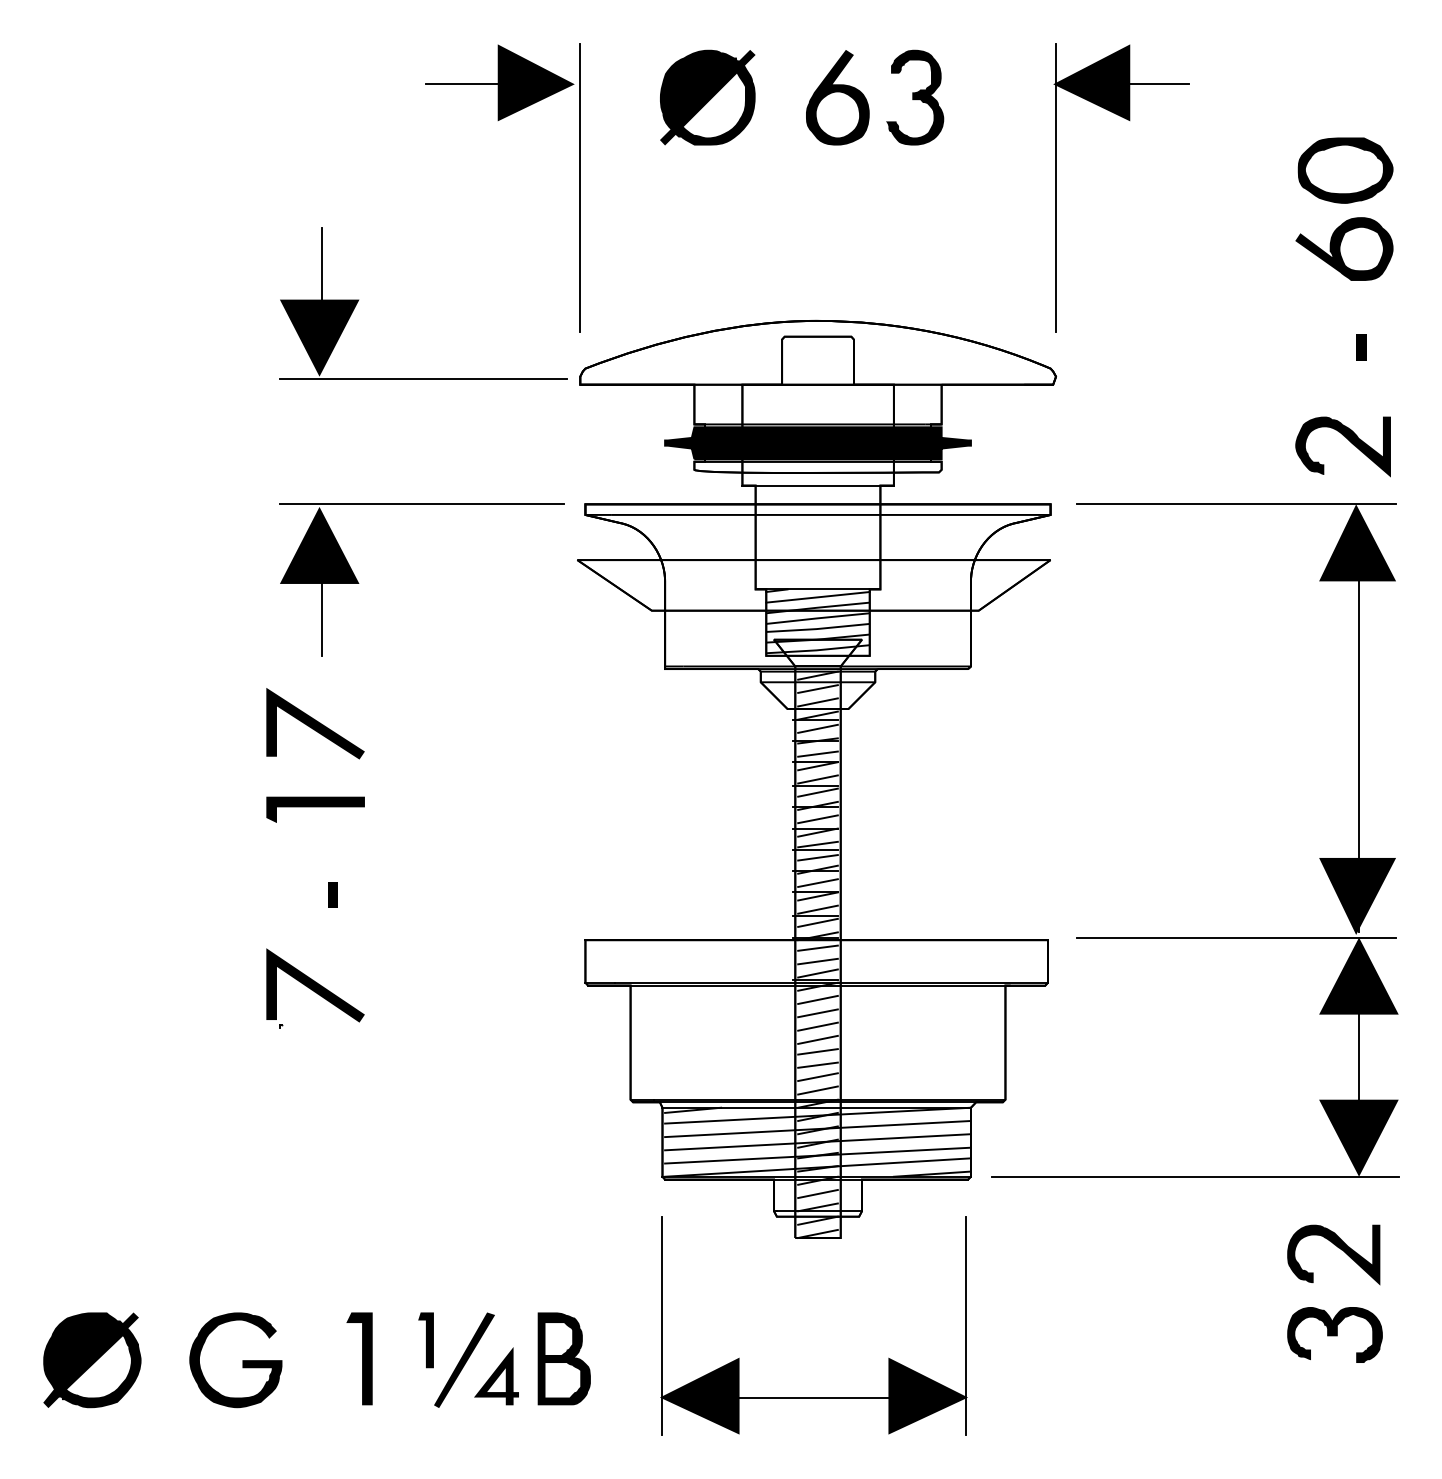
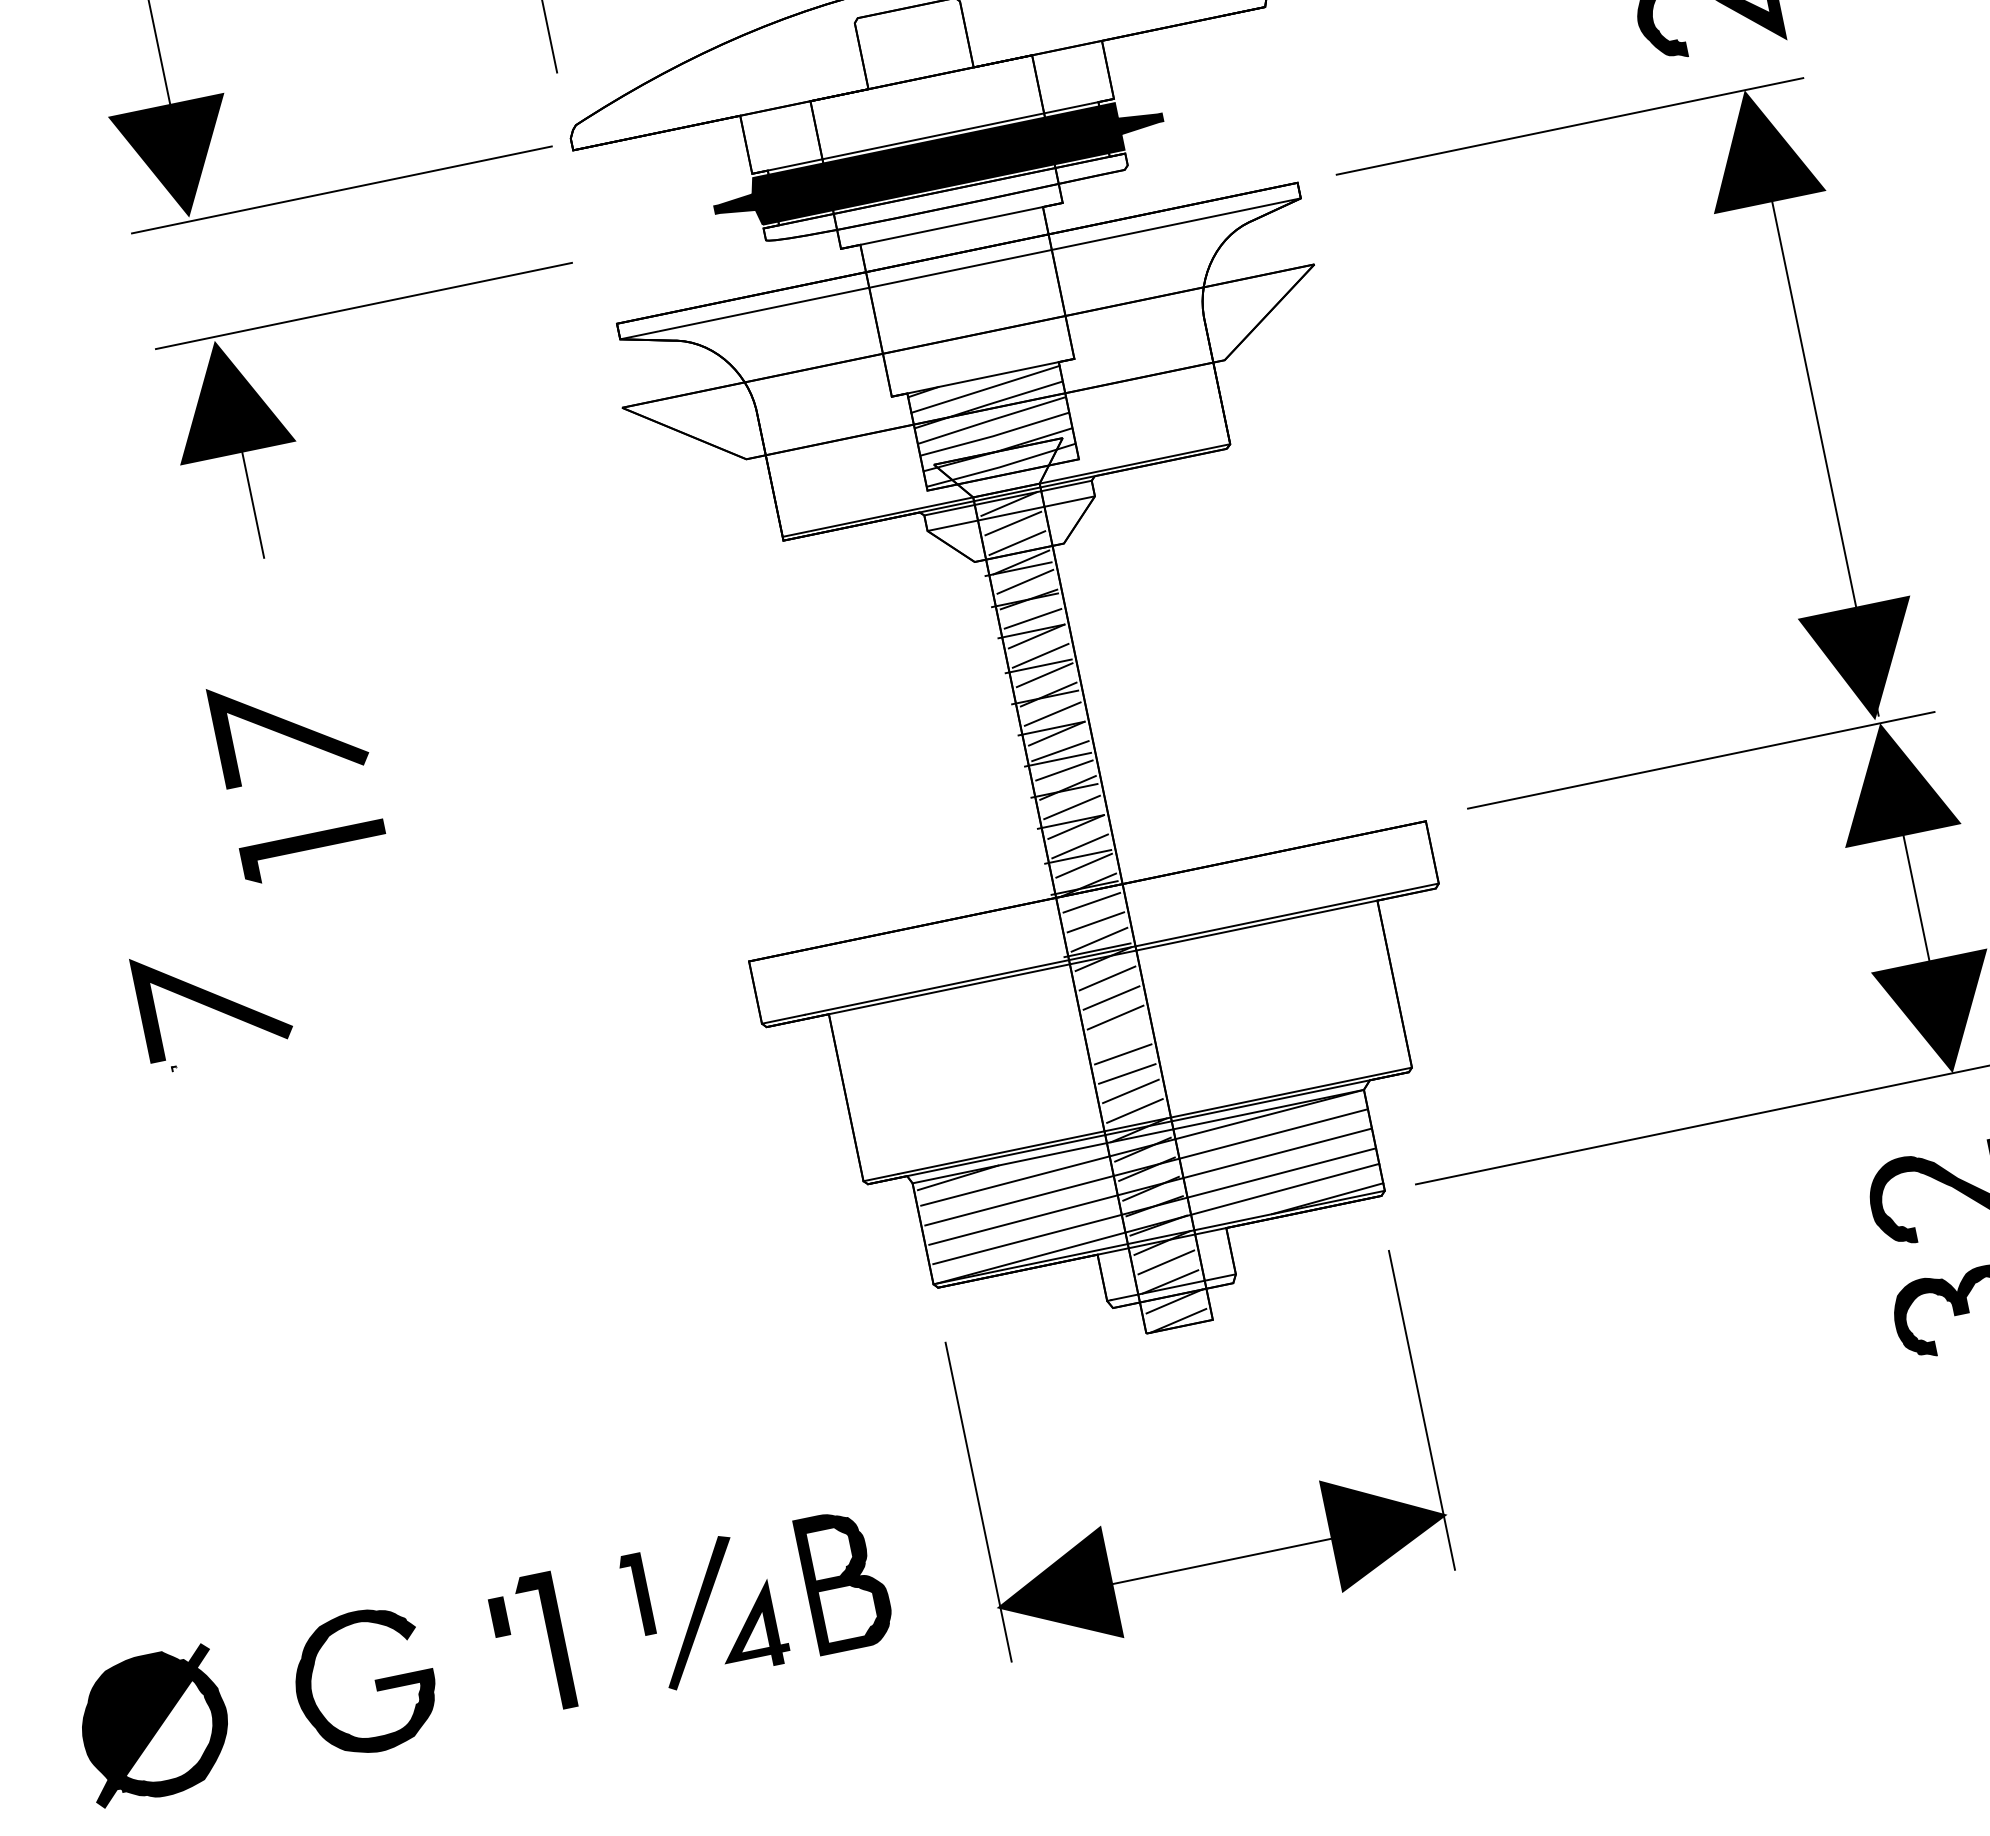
part: (359, 583) -> (296, 440), moved
part: (332, 894) -> (498, 1616), moved
part: (315, 988) -> (212, 1002), moved
line: (817, 1039) -> (1118, 1036), removed

